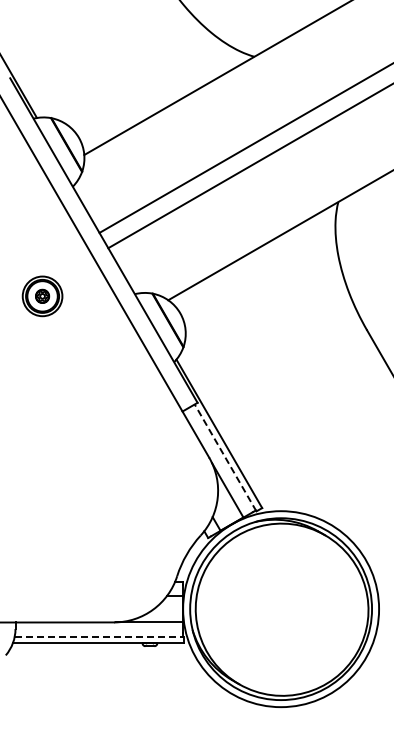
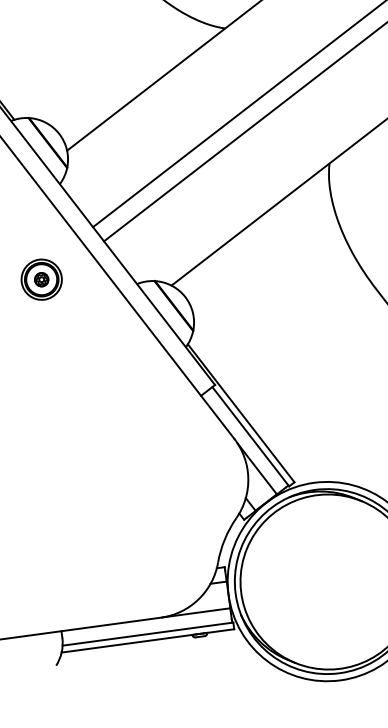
part: (42, 296) -> (41, 279), moved
line: (225, 457) -> (250, 436), dashed -> solid
line: (99, 636) -> (148, 633), dashed -> solid

